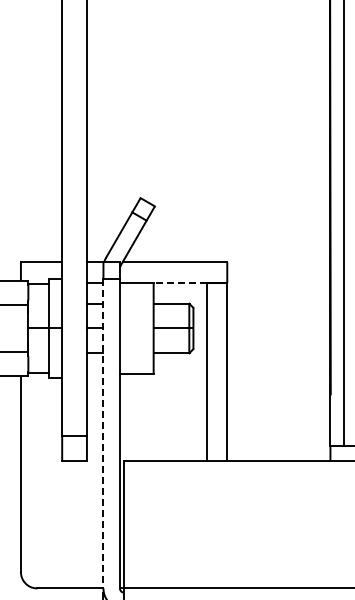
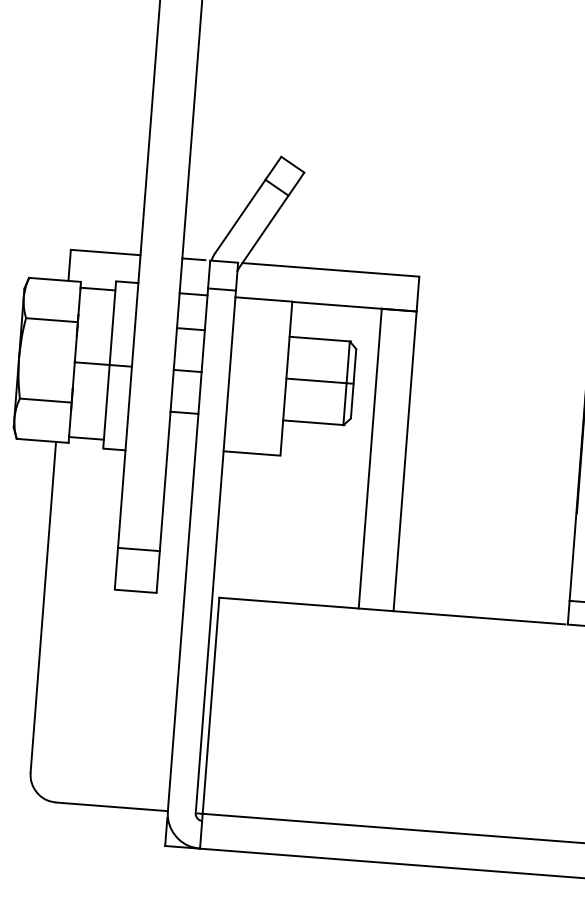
line: (179, 283) -> (335, 306), dashed -> solid
line: (103, 433) -> (188, 549), dashed -> solid

